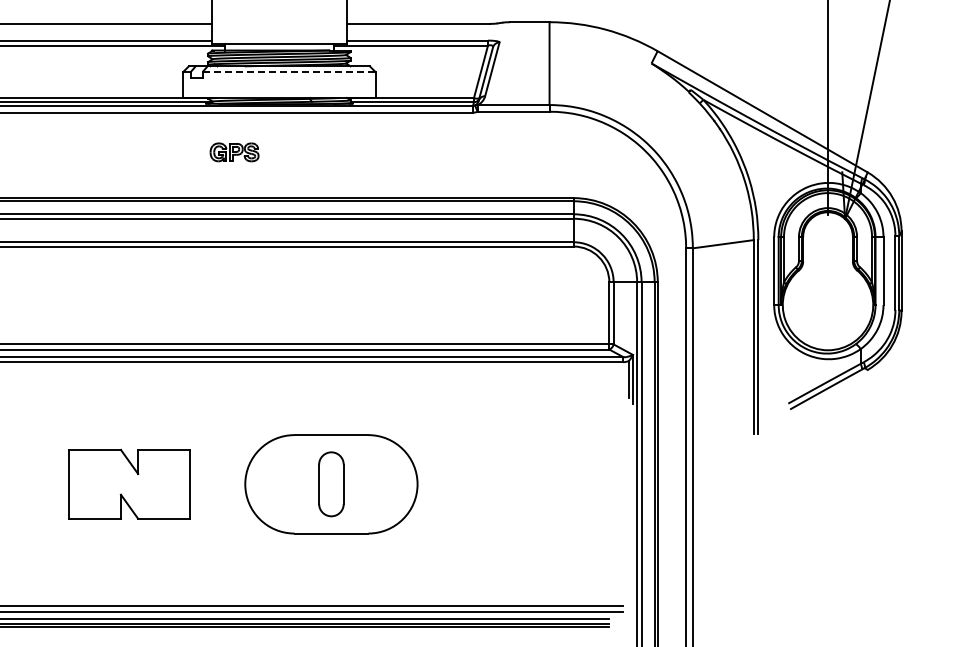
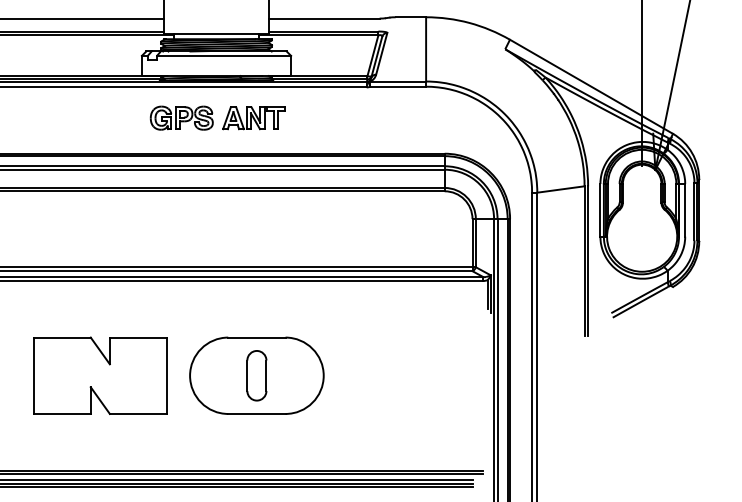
line: (289, 72) -> (224, 56), dashed -> solid
part: (234, 152) -> (181, 118), size x1.67
part: (327, 152) -> (253, 118), added
part: (129, 484) -> (100, 375), size x1.43

